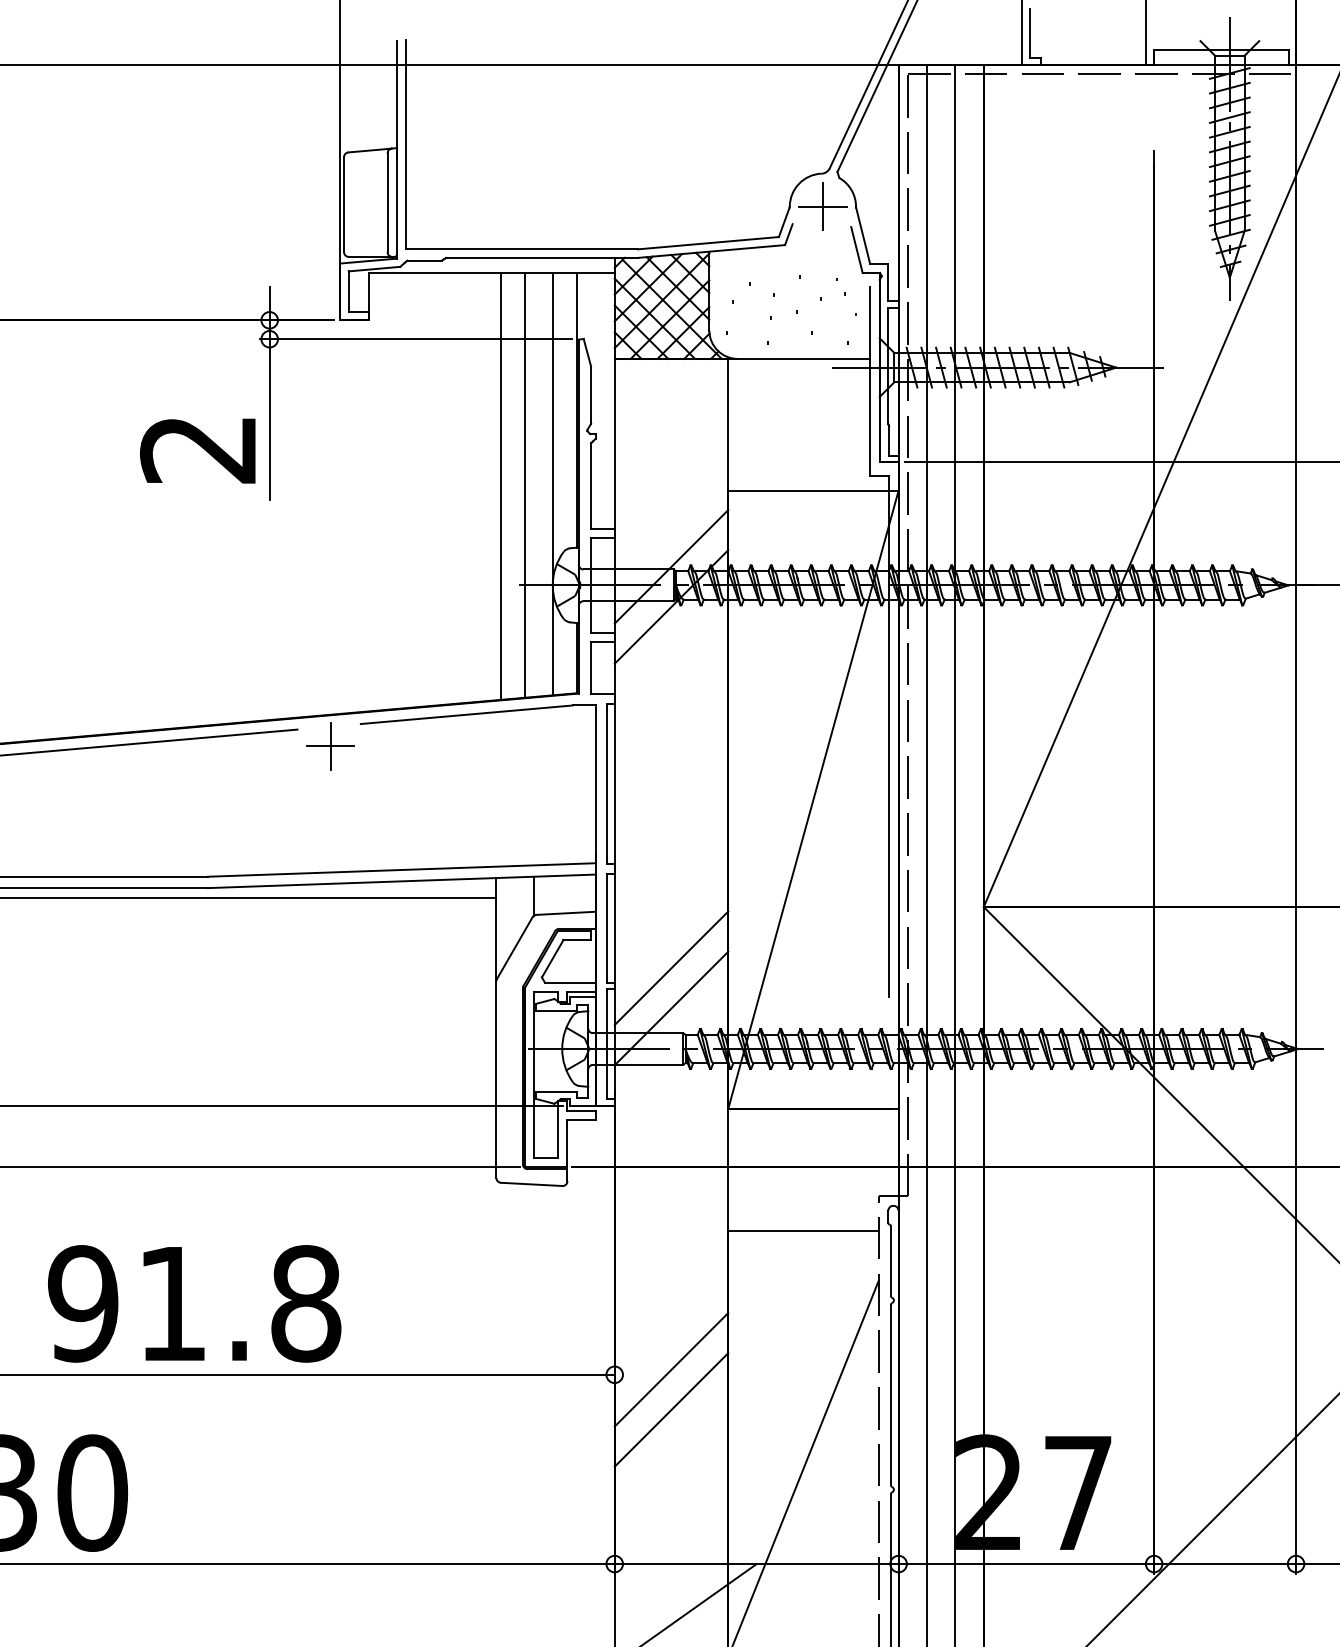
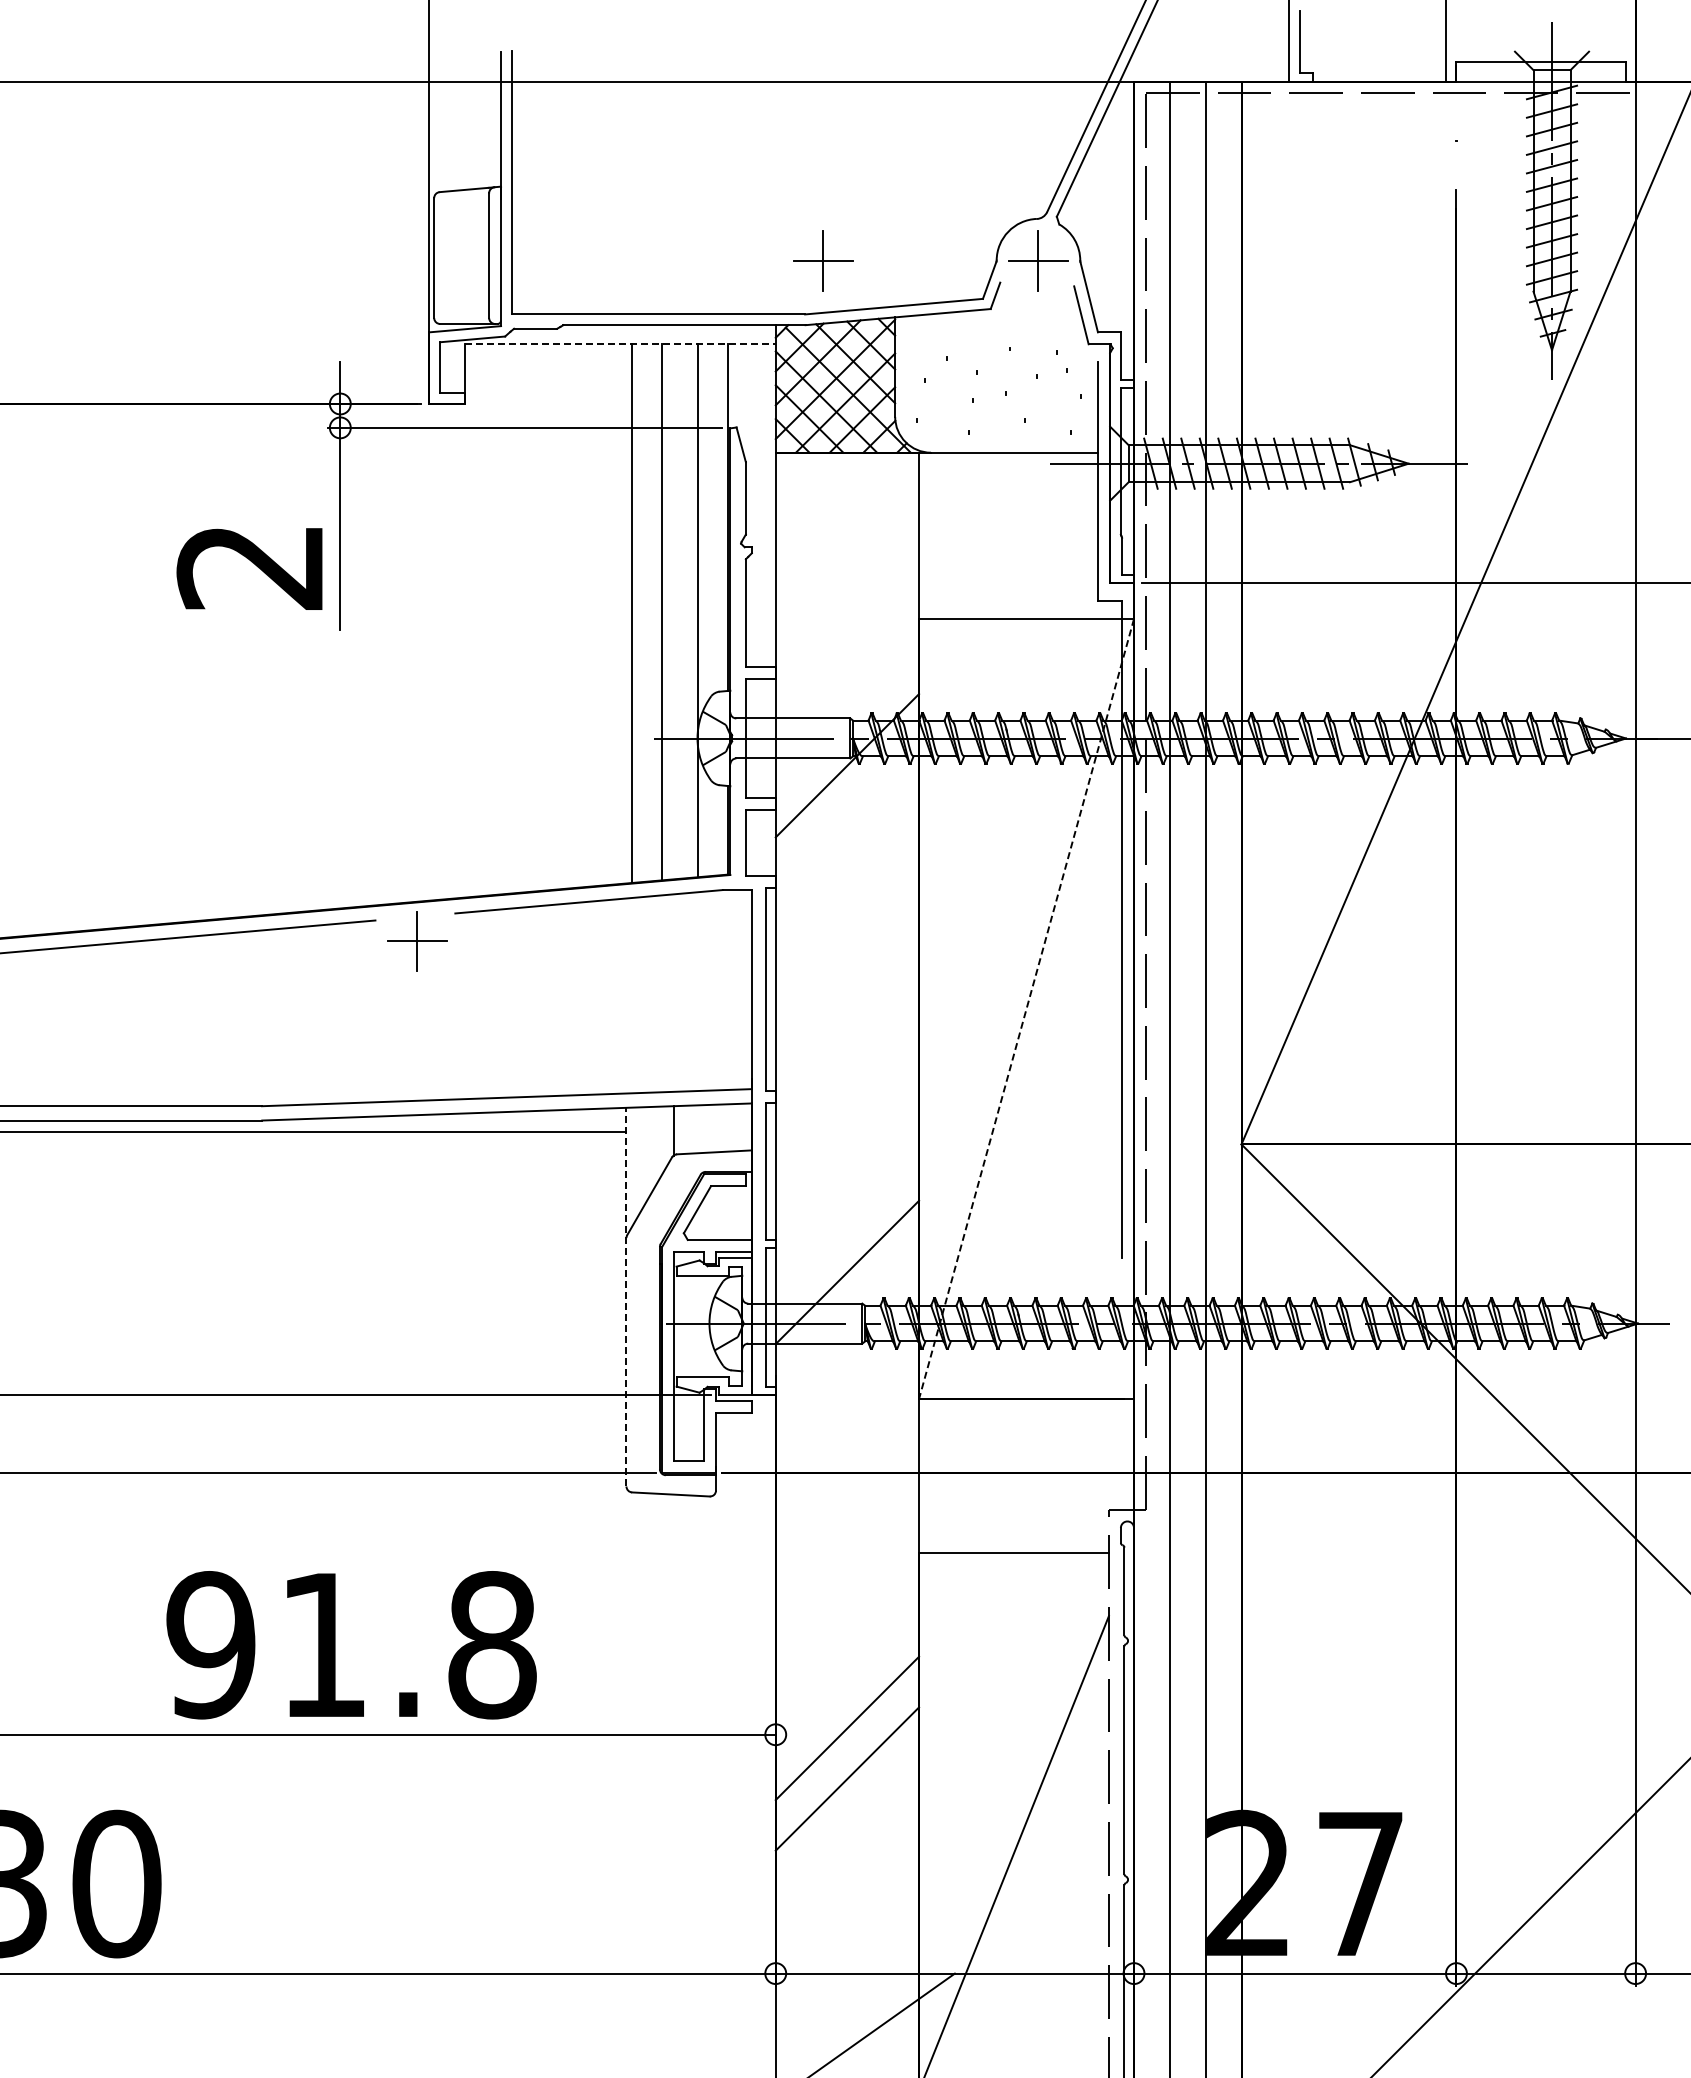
part: (652, 206) -> (823, 260), added
line: (492, 273) -> (621, 344), solid -> dashed
line: (671, 566) -> (847, 714), removed
line: (813, 800) -> (1026, 1009), solid -> dashed
line: (671, 968) -> (847, 1221), removed
line: (496, 1027) -> (626, 1296), solid -> dashed
text: (194, 1304) -> (351, 1645), moved

